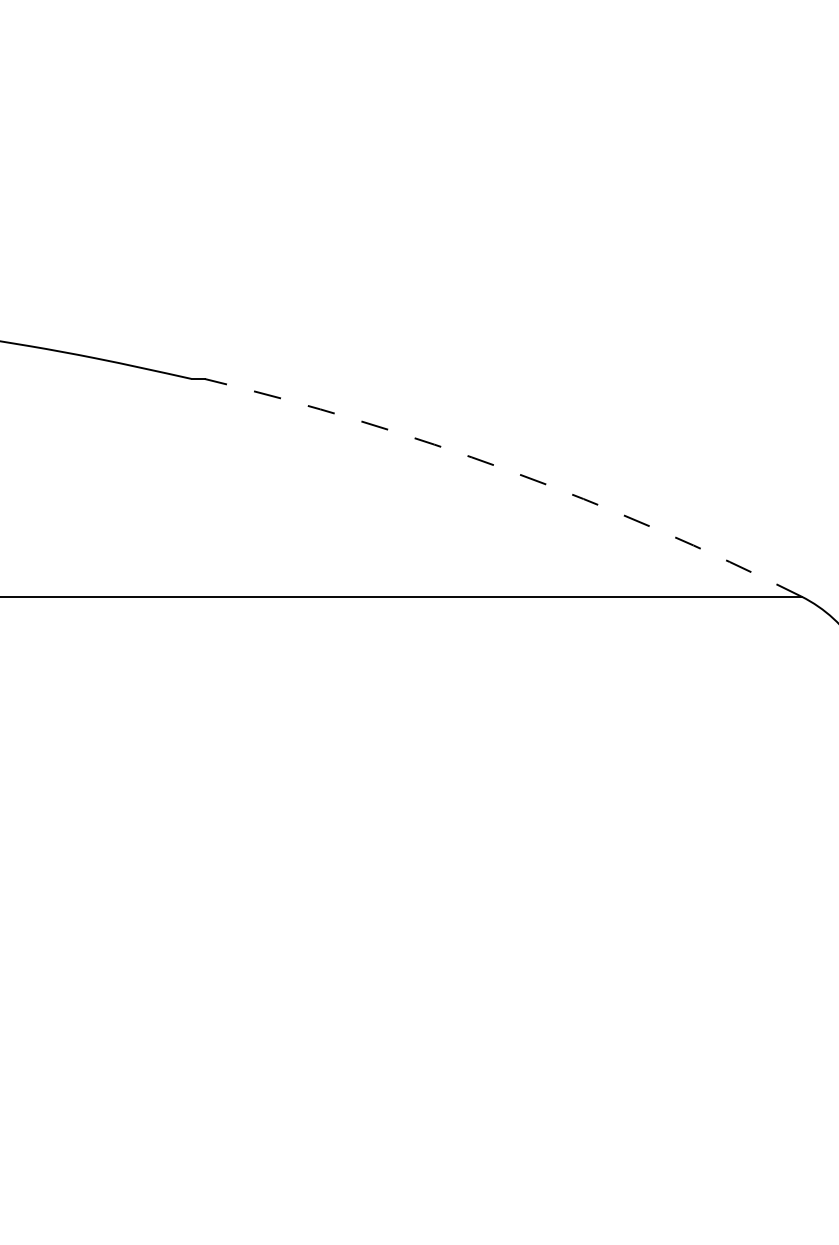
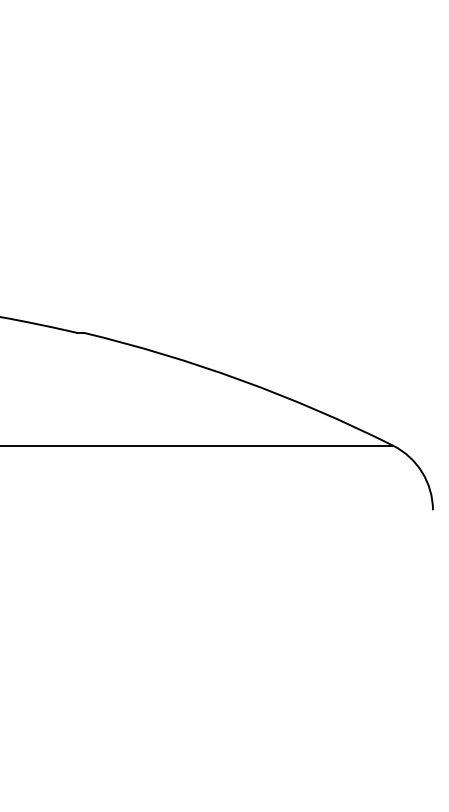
arc: (509, 470) -> (241, 380), dashed -> solid

